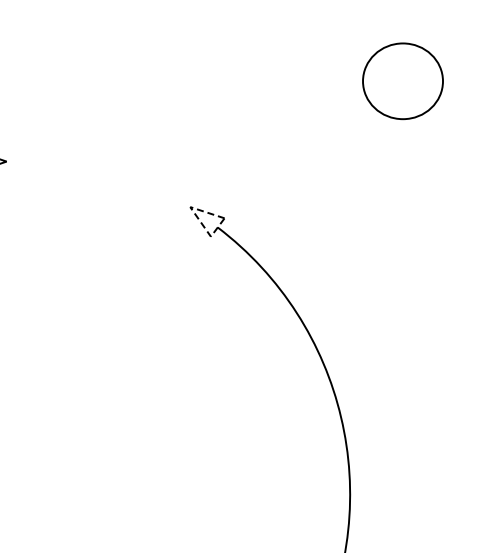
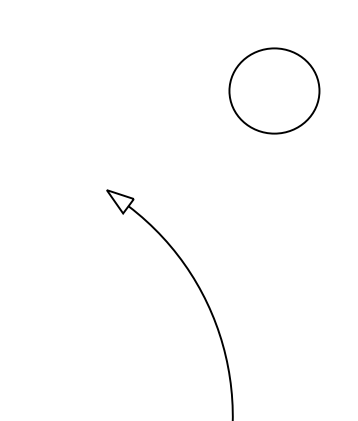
circle: (402, 81) -> (274, 91), size x1.43
line: (196, 216) -> (111, 197), dashed -> solid

